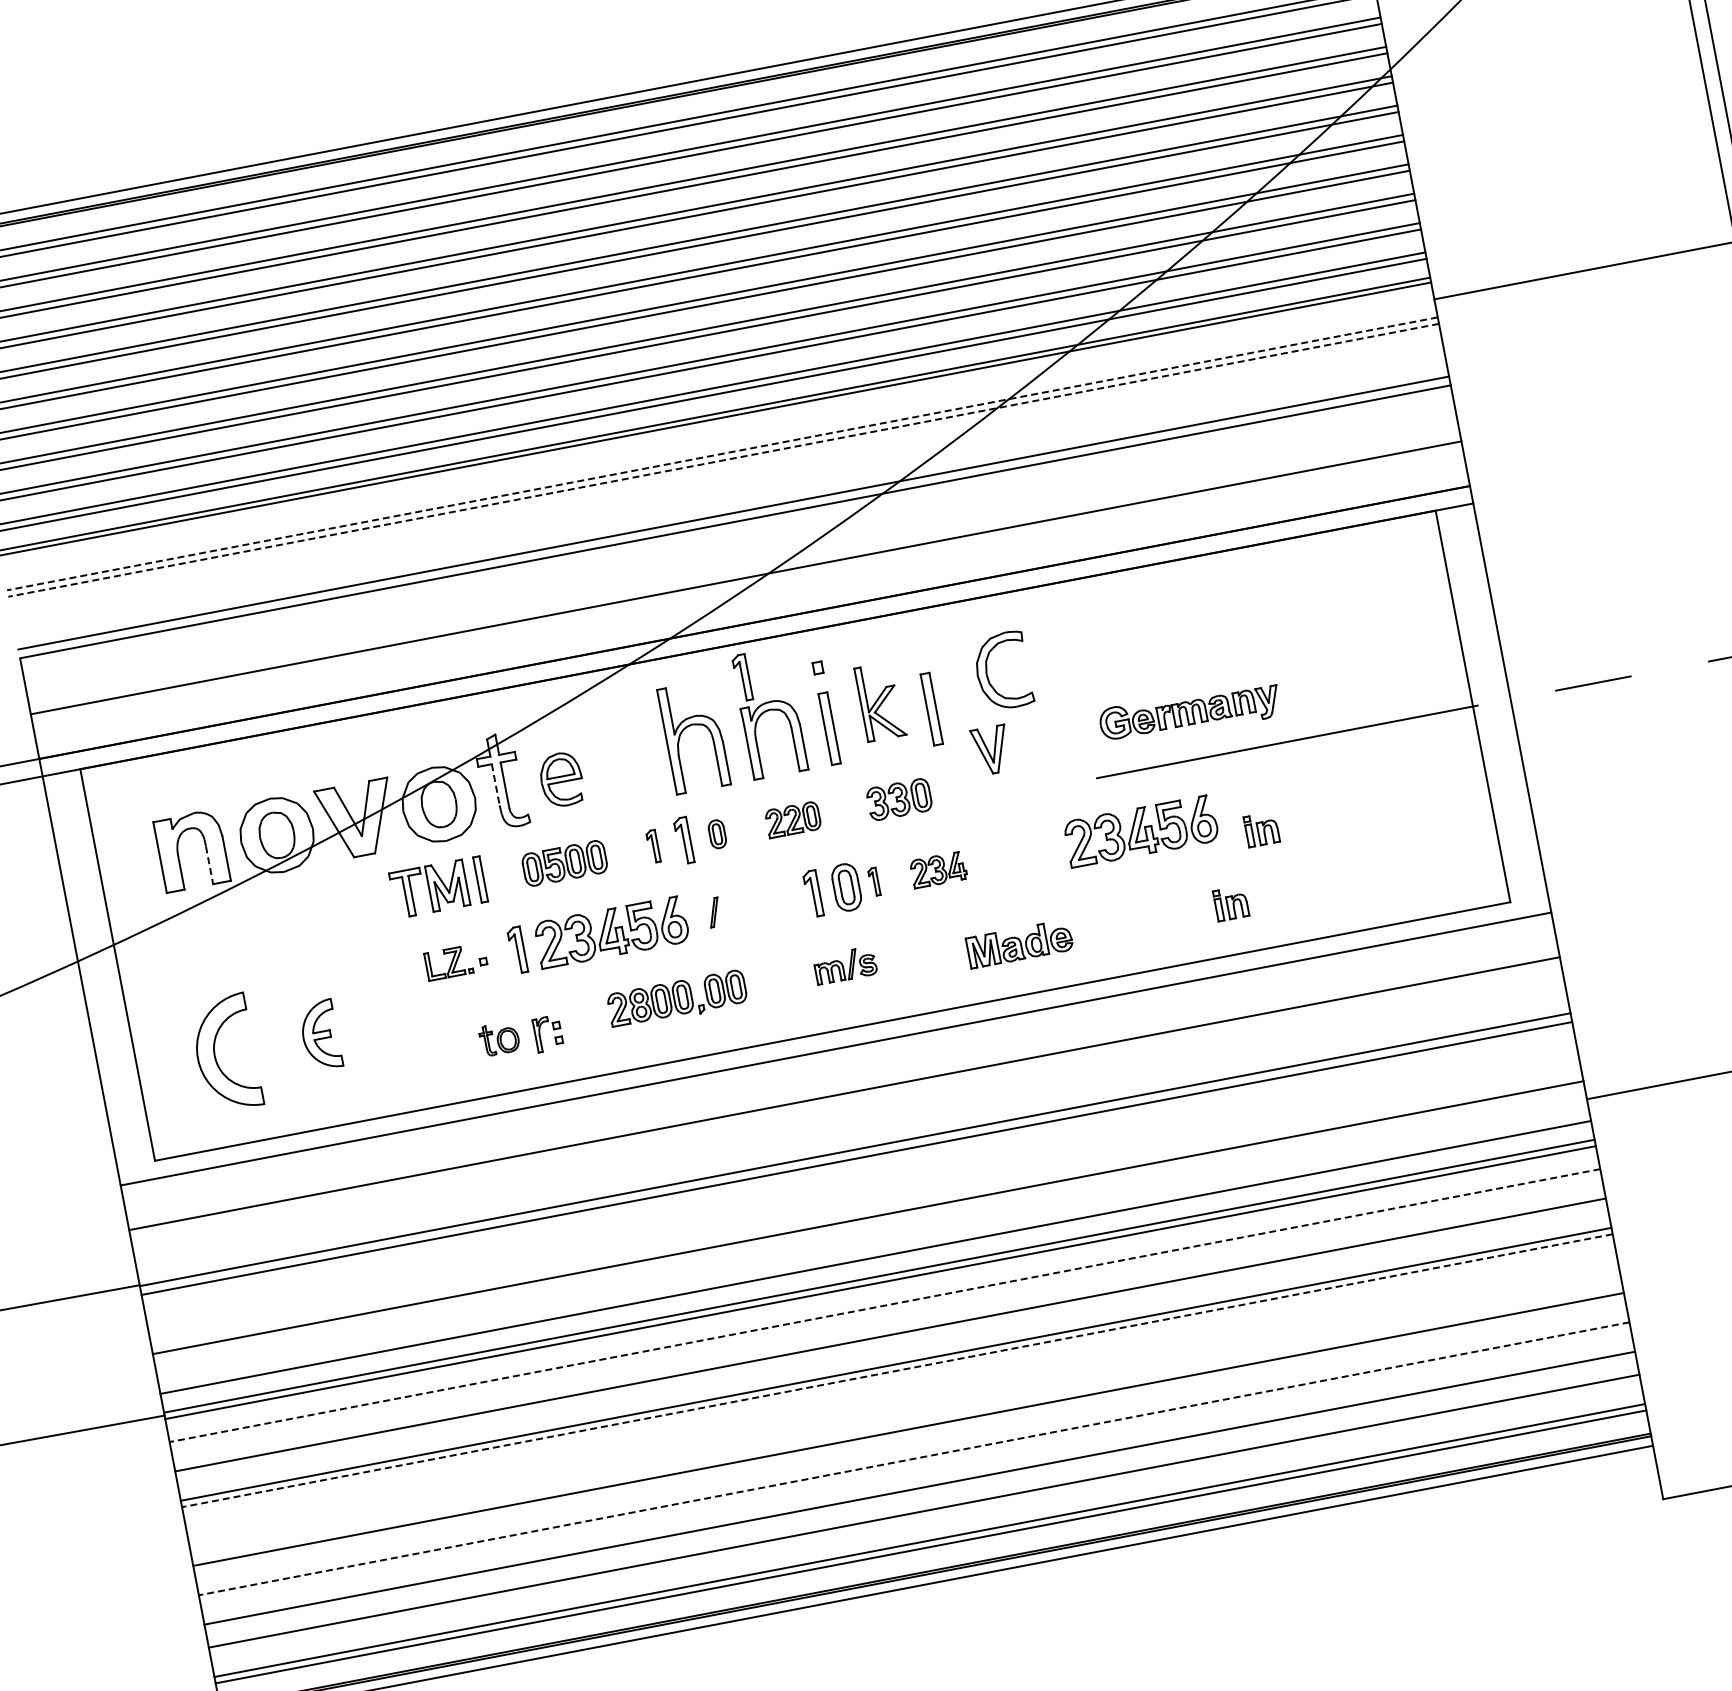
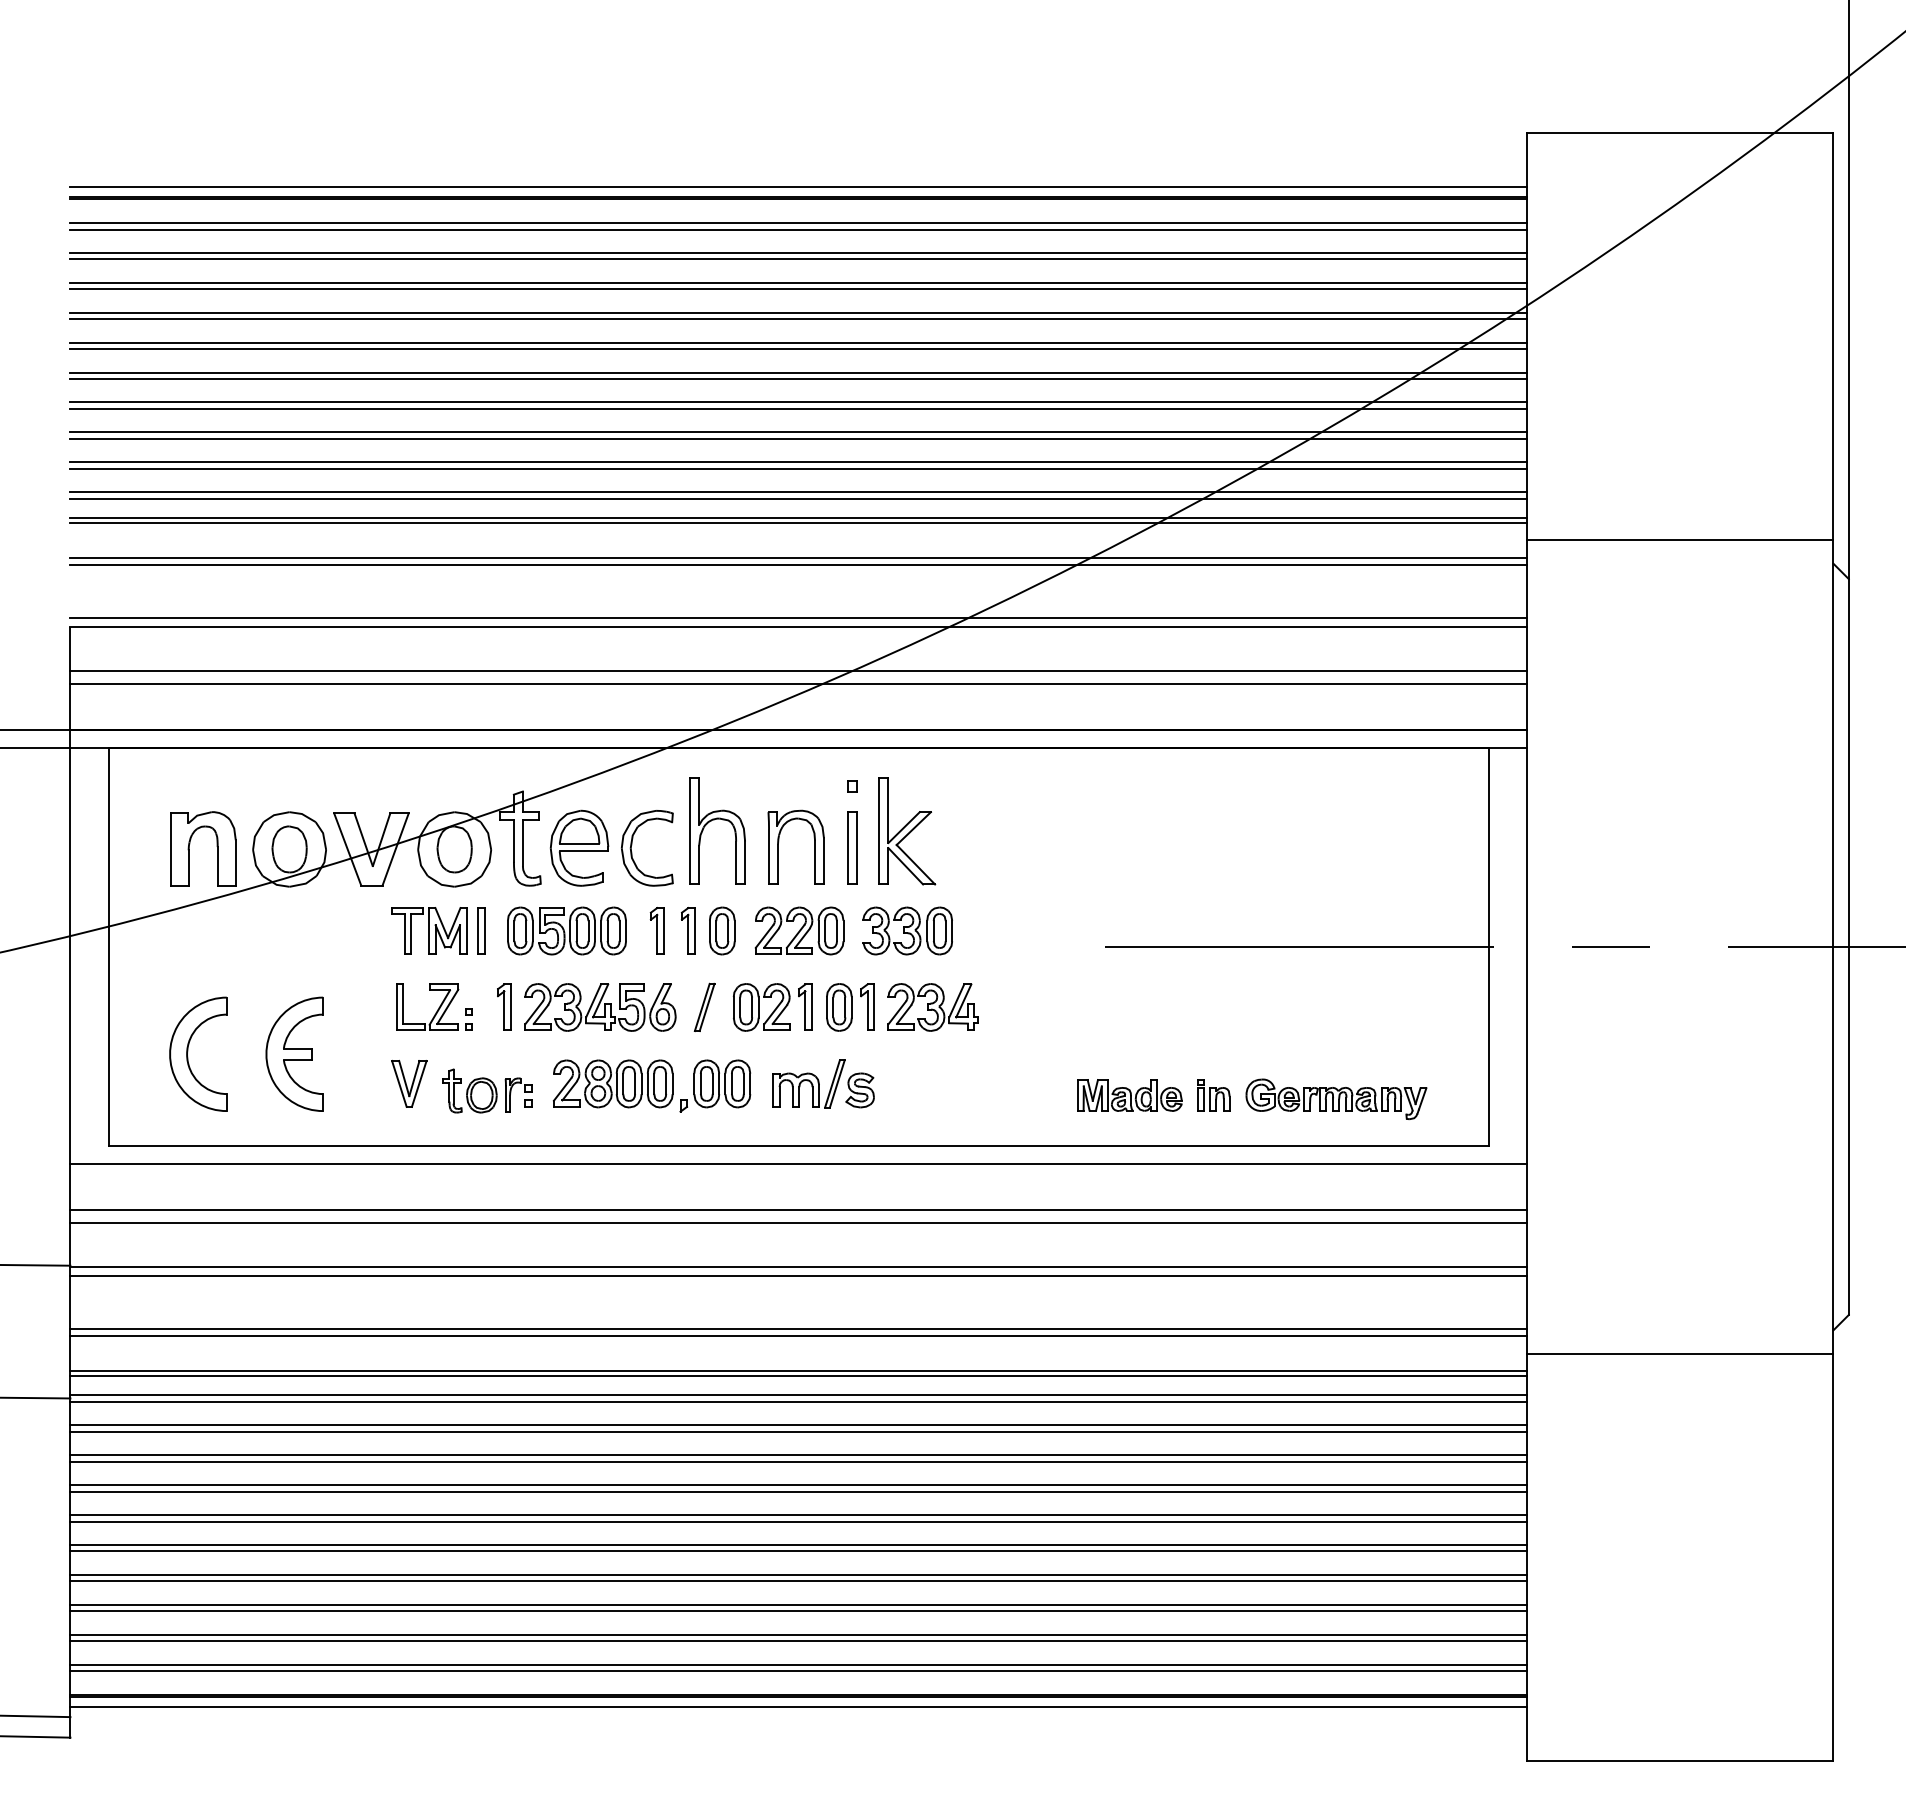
line: (722, 454) -> (798, 558), dashed -> solid
line: (723, 460) -> (798, 564), dashed -> solid
line: (743, 565) -> (798, 671), added
part: (987, 671) -> (632, 845), moved
part: (742, 677) -> (776, 781), removed
part: (880, 701) -> (907, 831), size x1.43
part: (931, 708) -> (956, 847), removed
part: (1190, 712) -> (1336, 1098), moved
part: (991, 749) -> (409, 1083), moved
part: (561, 779) -> (579, 847), size x1.43
line: (495, 784) -> (513, 840), dashed -> solid
part: (899, 799) -> (907, 930), size x1.43
part: (793, 819) -> (799, 930), size x1.67
part: (1261, 829) -> (1257, 1028), removed
part: (1141, 831) -> (1139, 1007), removed
part: (717, 833) -> (722, 930), size x1.67
part: (652, 846) -> (656, 930), size x1.43
part: (564, 863) -> (566, 930), size x1.43
line: (209, 865) -> (217, 866), dashed -> solid
part: (938, 870) -> (932, 1007), size x1.67
part: (874, 881) -> (867, 1006), size x1.67
part: (770, 902) -> (761, 1007), added
part: (714, 911) -> (704, 1006), size x1.67
part: (1019, 944) -> (1129, 1095), moved
part: (448, 962) -> (434, 1006), size x1.67
part: (845, 965) -> (823, 1083), size x1.67
part: (677, 999) -> (652, 1085), size x1.43
part: (320, 1034) -> (294, 1053), size x1.67
part: (498, 1038) -> (469, 1090), size x1.43
line: (846, 1106) -> (798, 1222), added
line: (866, 1211) -> (798, 1329), added
line: (874, 1252) -> (798, 1371), added
line: (884, 1305) -> (798, 1425), dashed -> solid
line: (885, 1311) -> (798, 1431), added
line: (891, 1341) -> (798, 1461), added
line: (897, 1370) -> (798, 1491), dashed -> solid
line: (901, 1394) -> (798, 1515), added
line: (902, 1400) -> (798, 1521), added
line: (907, 1422) -> (798, 1544), added
line: (912, 1452) -> (798, 1574), added
line: (914, 1459) -> (798, 1581), dashed -> solid
line: (918, 1481) -> (798, 1604), added
line: (925, 1517) -> (798, 1641), added

